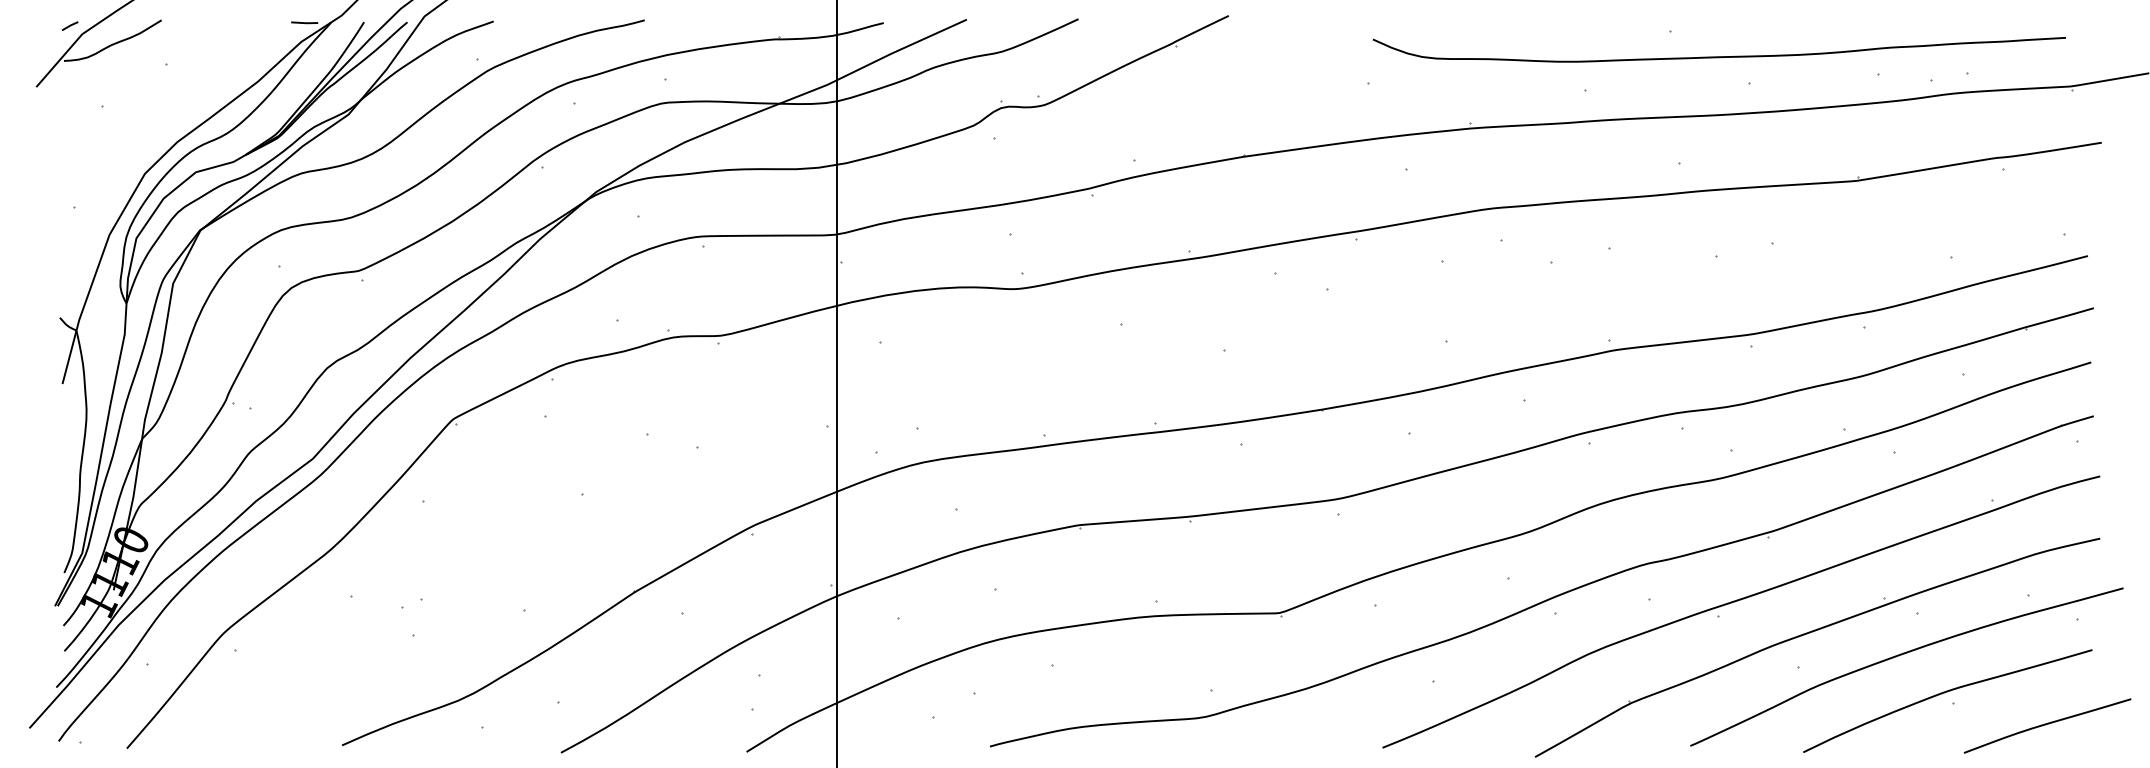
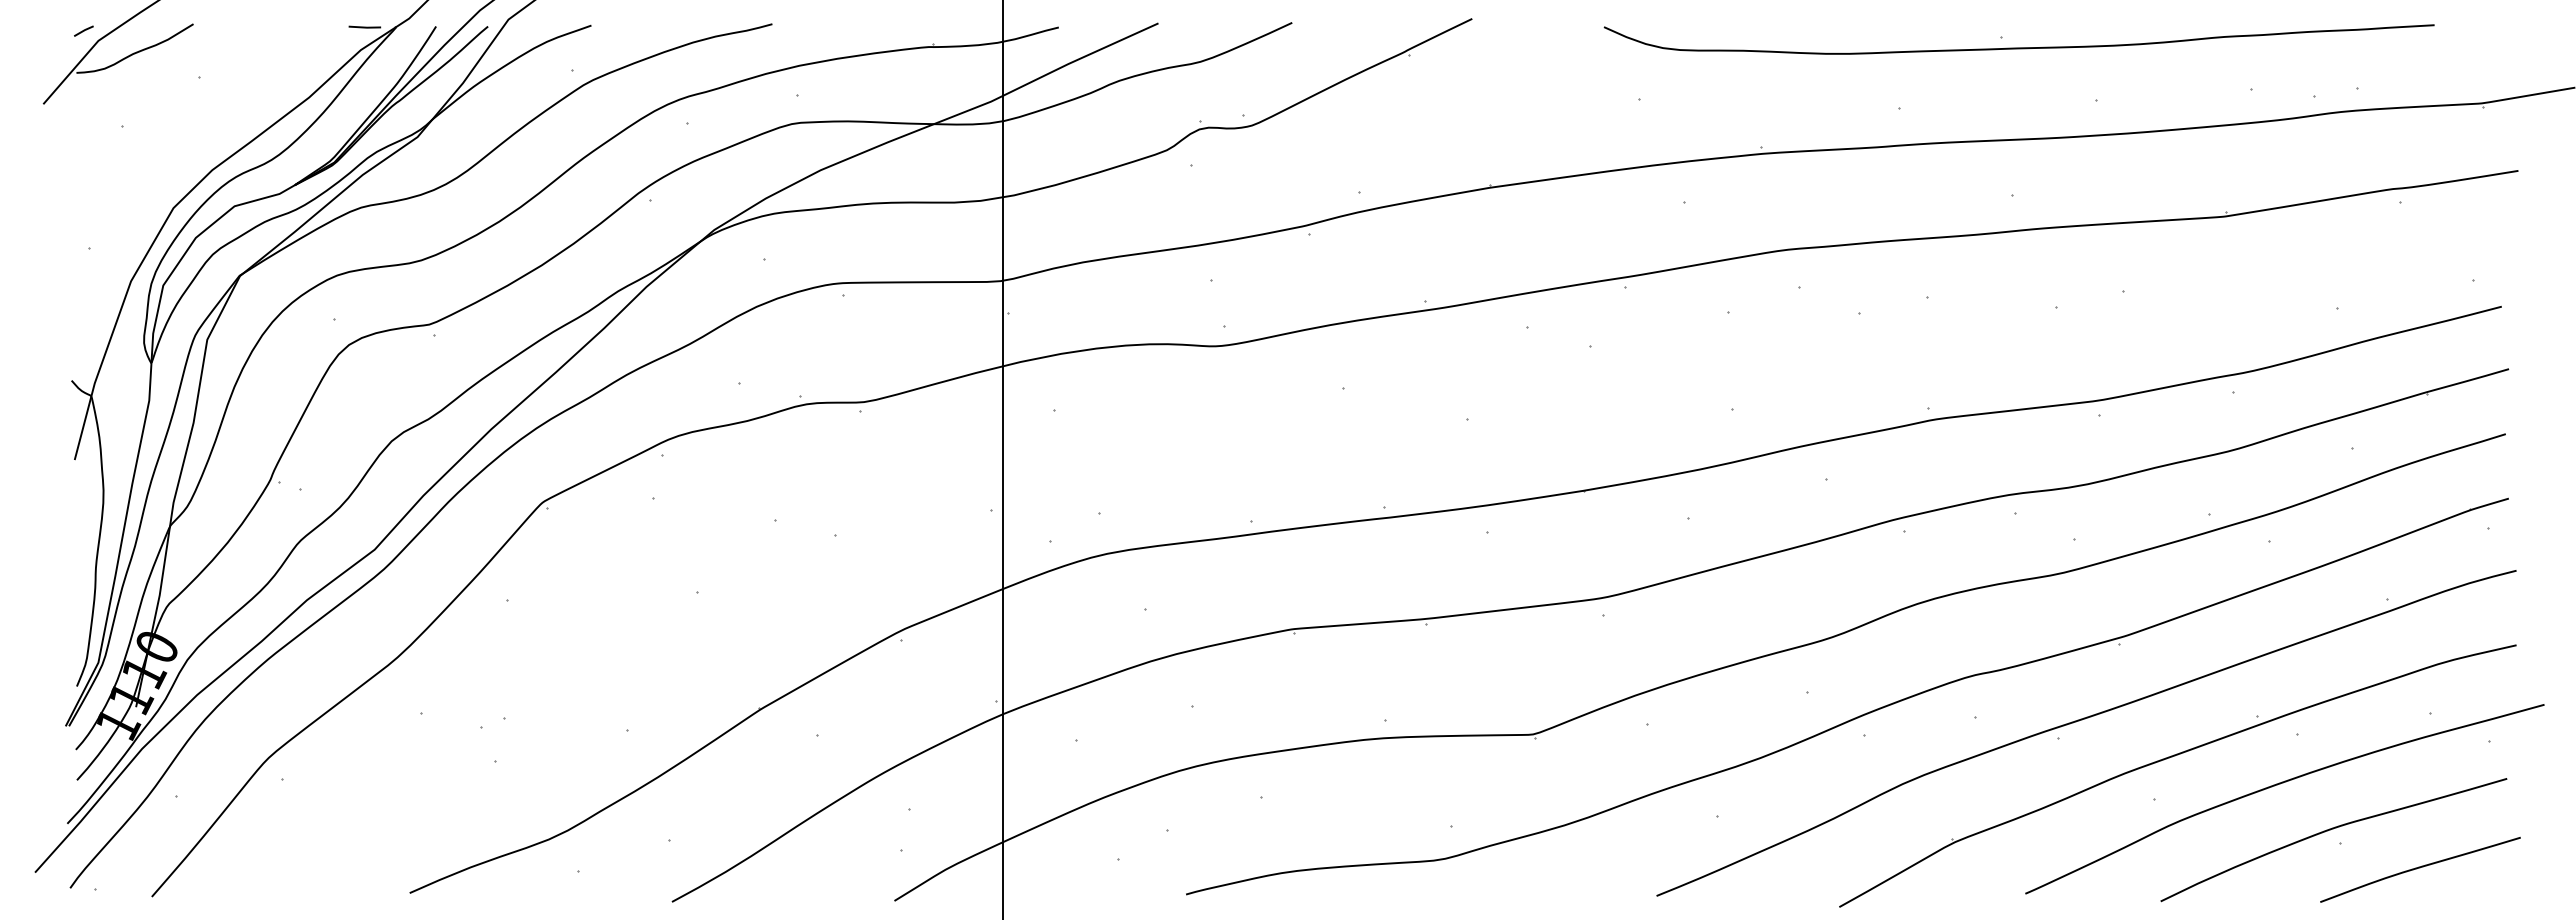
curve: (1718, 56) -> (2018, 47), moved
curve: (2047, 724) -> (2420, 868), moved

